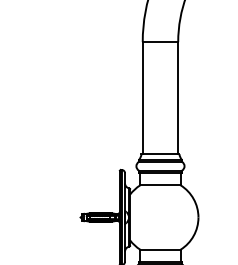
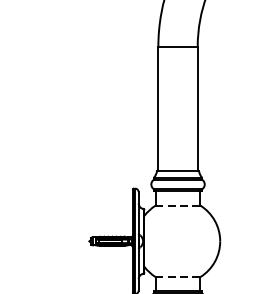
line: (160, 185) -> (178, 205), solid -> dashed
line: (160, 249) -> (178, 276), solid -> dashed

